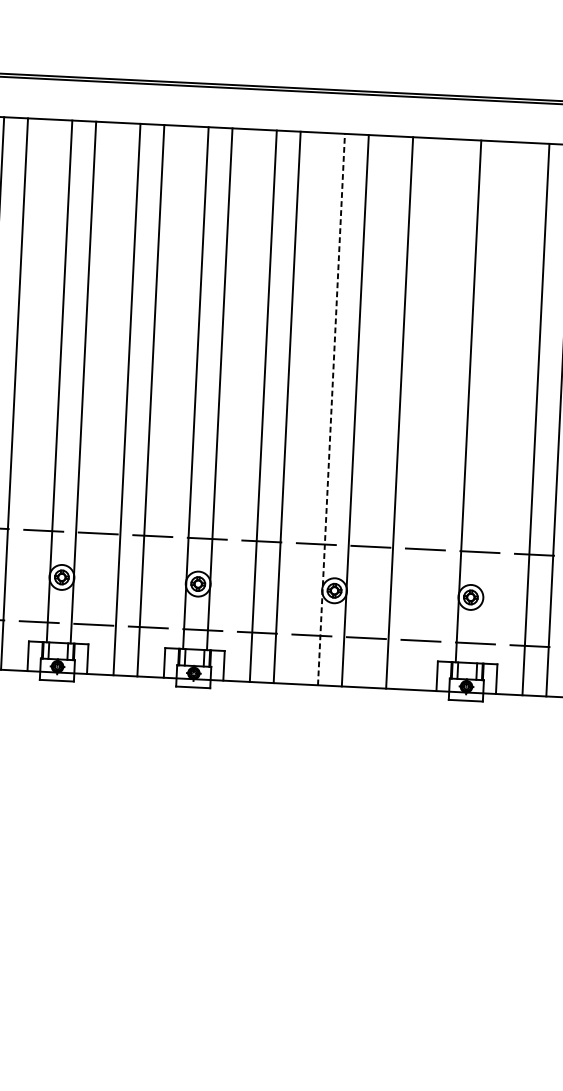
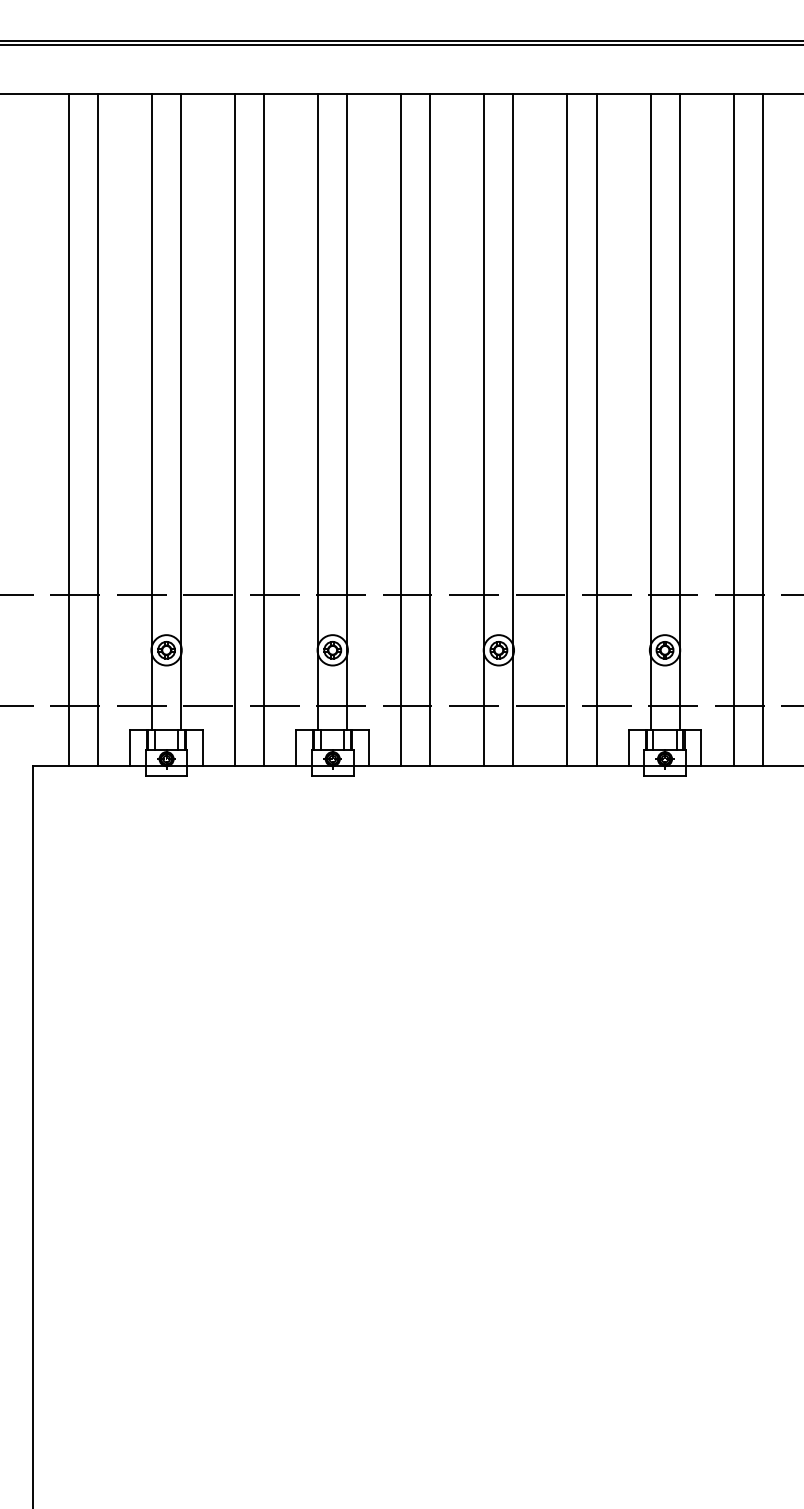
line: (492, 402) -> (679, 412), added
line: (331, 409) -> (484, 429), dashed -> solid
line: (423, 414) -> (596, 430), added

